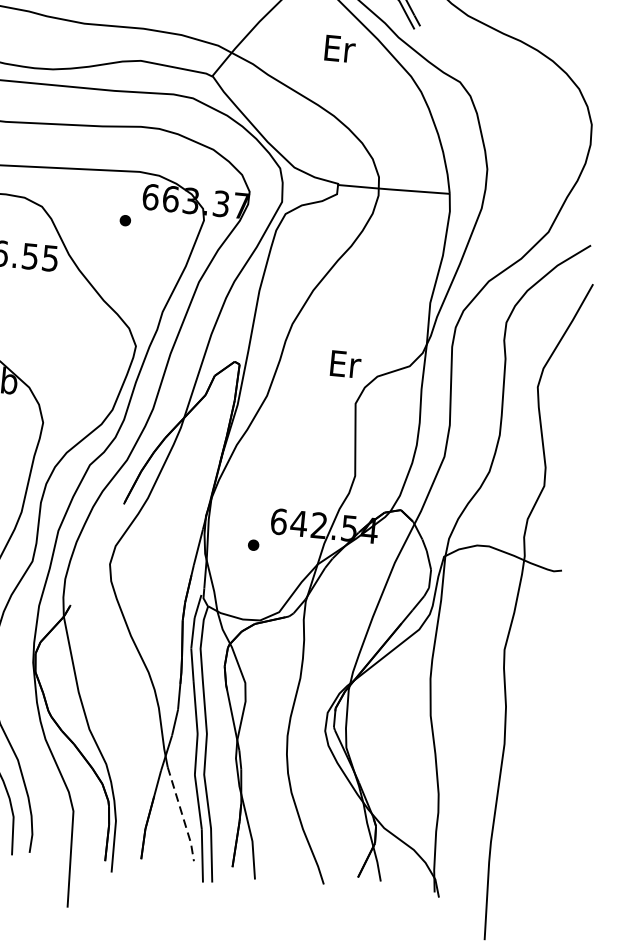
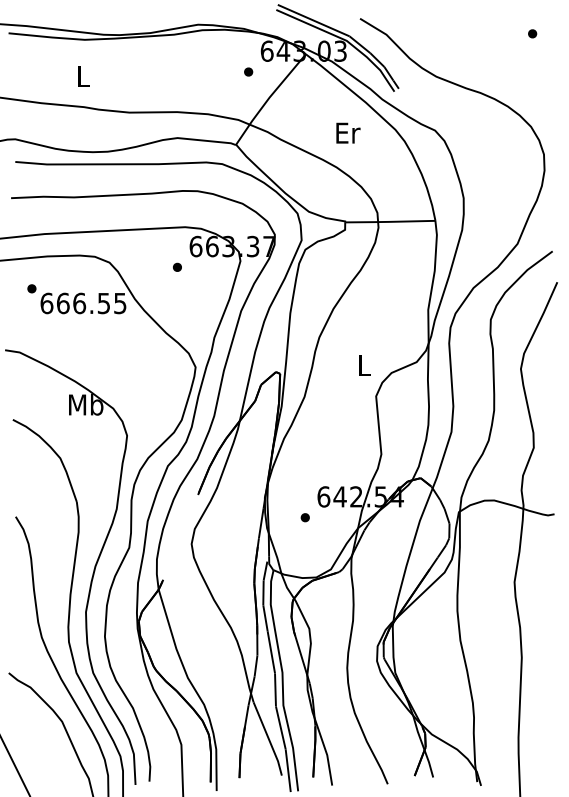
text: (340, 48) -> (348, 132), moved
text: (346, 364) -> (365, 365), Er -> L
line: (181, 814) -> (268, 739), dashed -> solid

